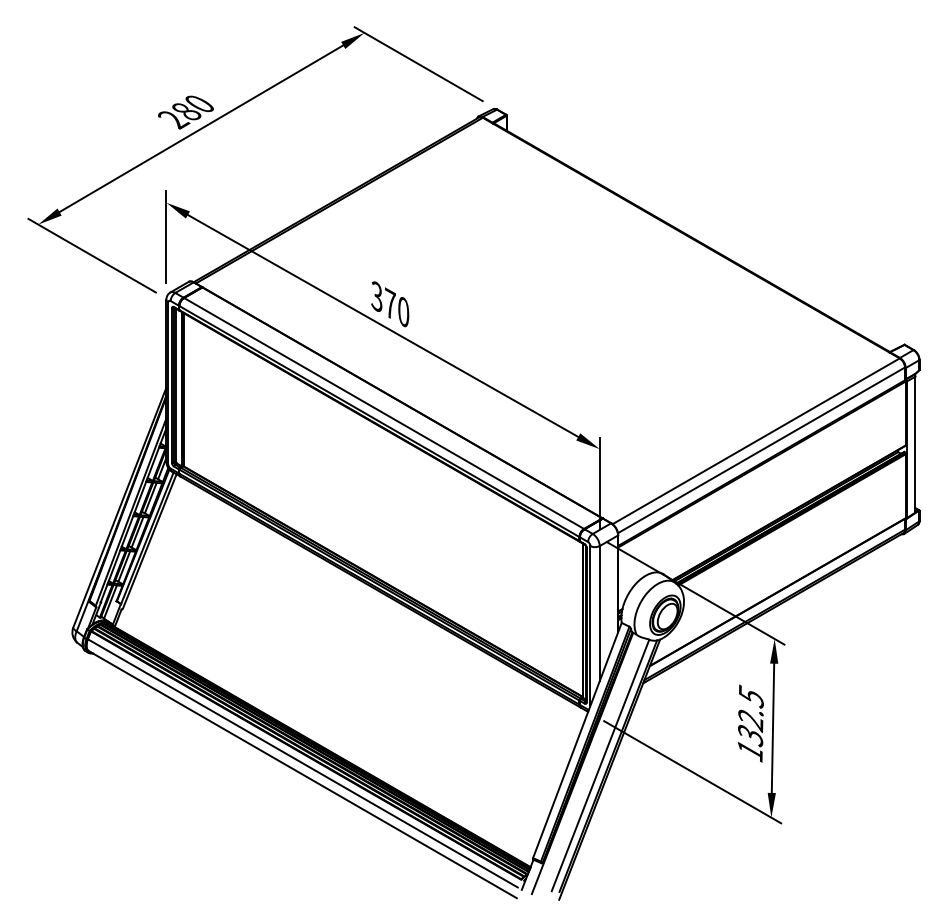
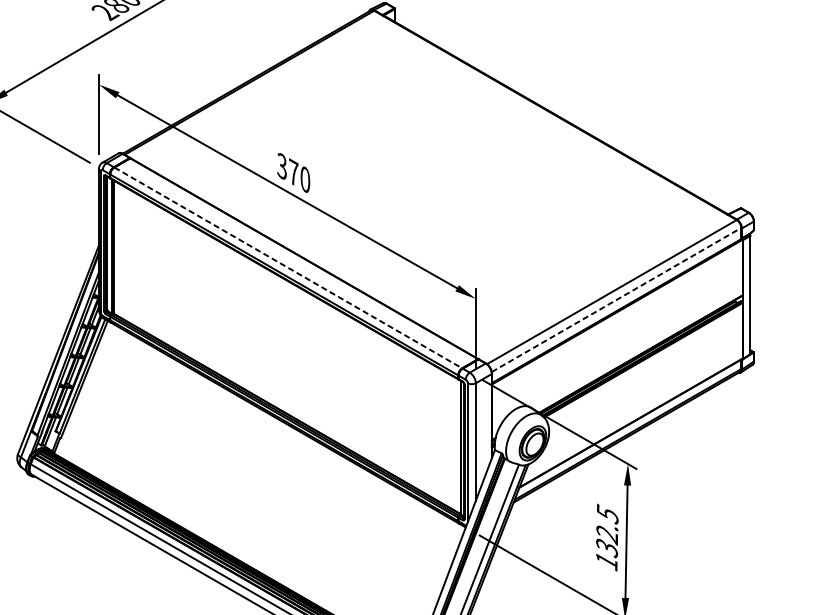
line: (384, 413) -> (288, 267), solid -> dashed
line: (761, 450) -> (616, 300), solid -> dashed

